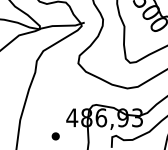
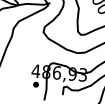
part: (55, 136) -> (35, 84), moved

